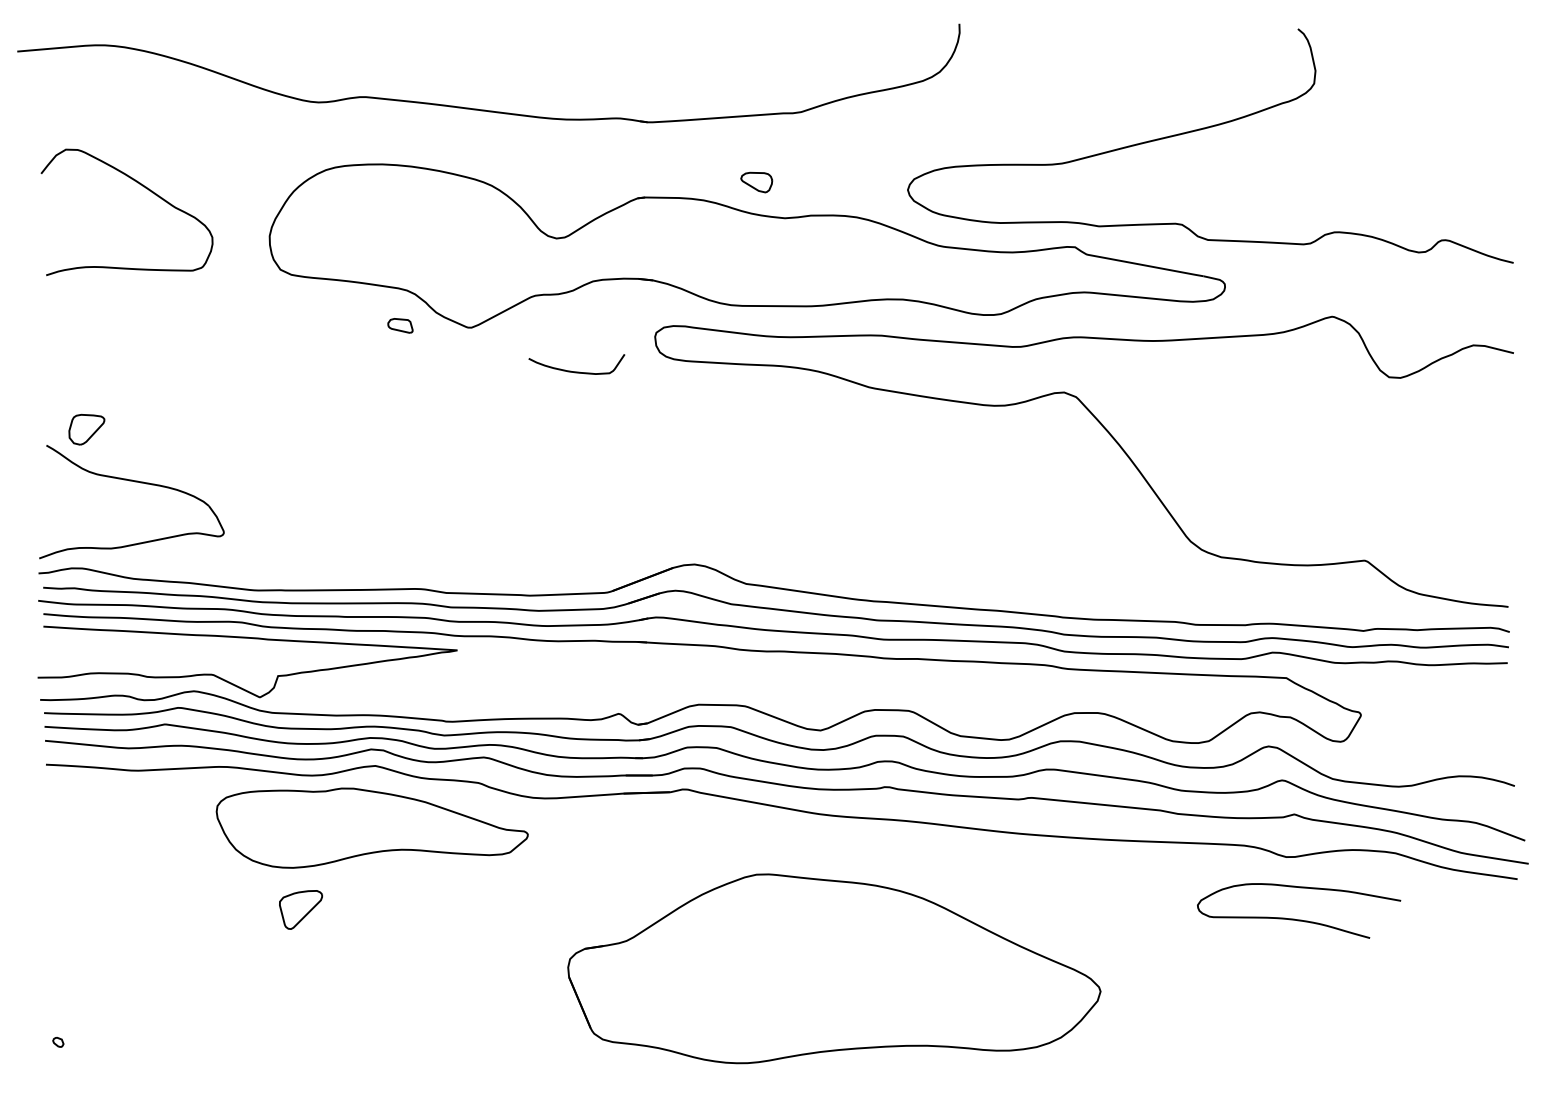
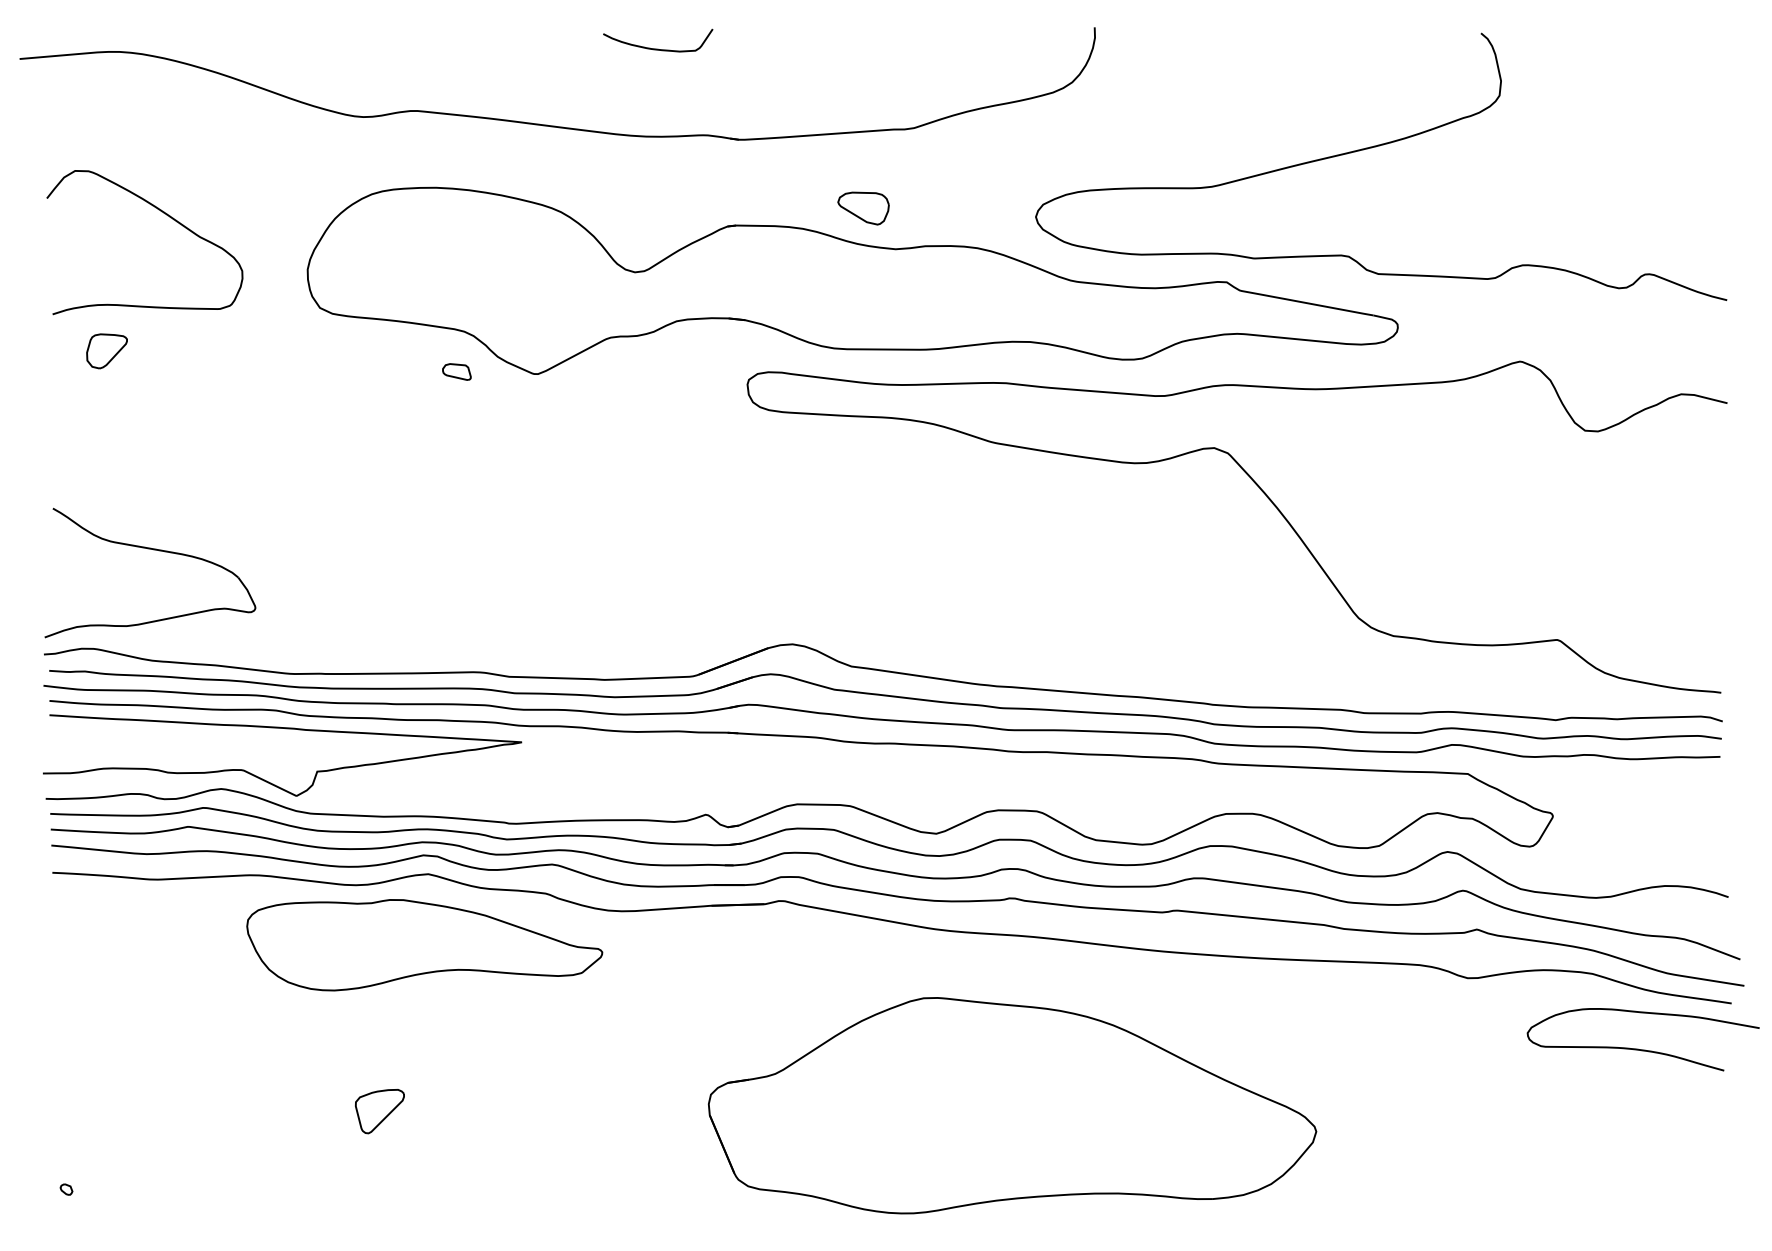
part: (756, 182) -> (863, 208), size x1.43
curve: (576, 371) -> (657, 48), moved
part: (86, 429) -> (106, 351), moved
part: (300, 909) -> (379, 1111), moved
curve: (1299, 919) -> (1643, 1049), moved
part: (834, 968) -> (1012, 1105), moved

